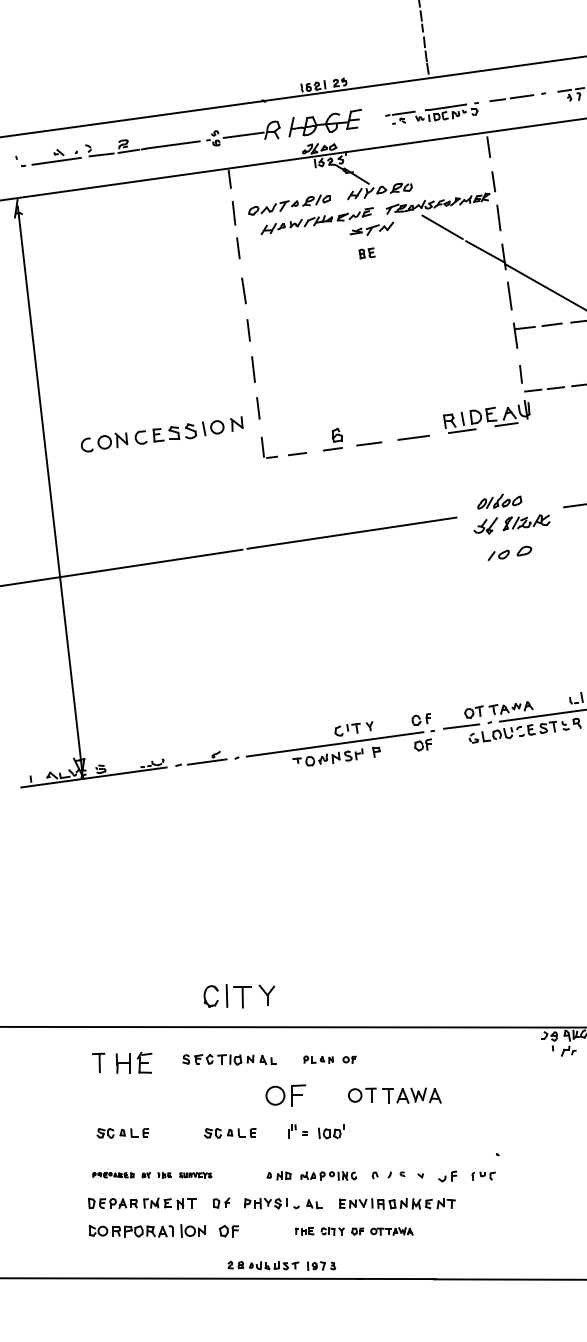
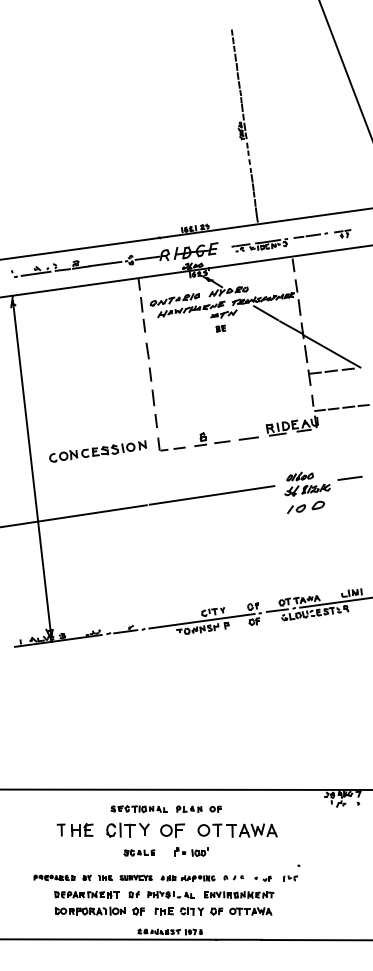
part: (161, 434) -> (97, 451), moved
part: (510, 553) -> (306, 507), size x1.43
part: (238, 994) -> (127, 829), moved
part: (329, 1058) -> (198, 808), size x1.43
part: (121, 1062) -> (74, 829), moved
part: (394, 1095) -> (237, 830), size x1.43
part: (122, 1132) -> (75, 852), removed
part: (151, 1174) -> (92, 877), size x1.67
part: (436, 1176) -> (262, 878), size x0.71
part: (354, 1231) -> (213, 911), size x1.67

